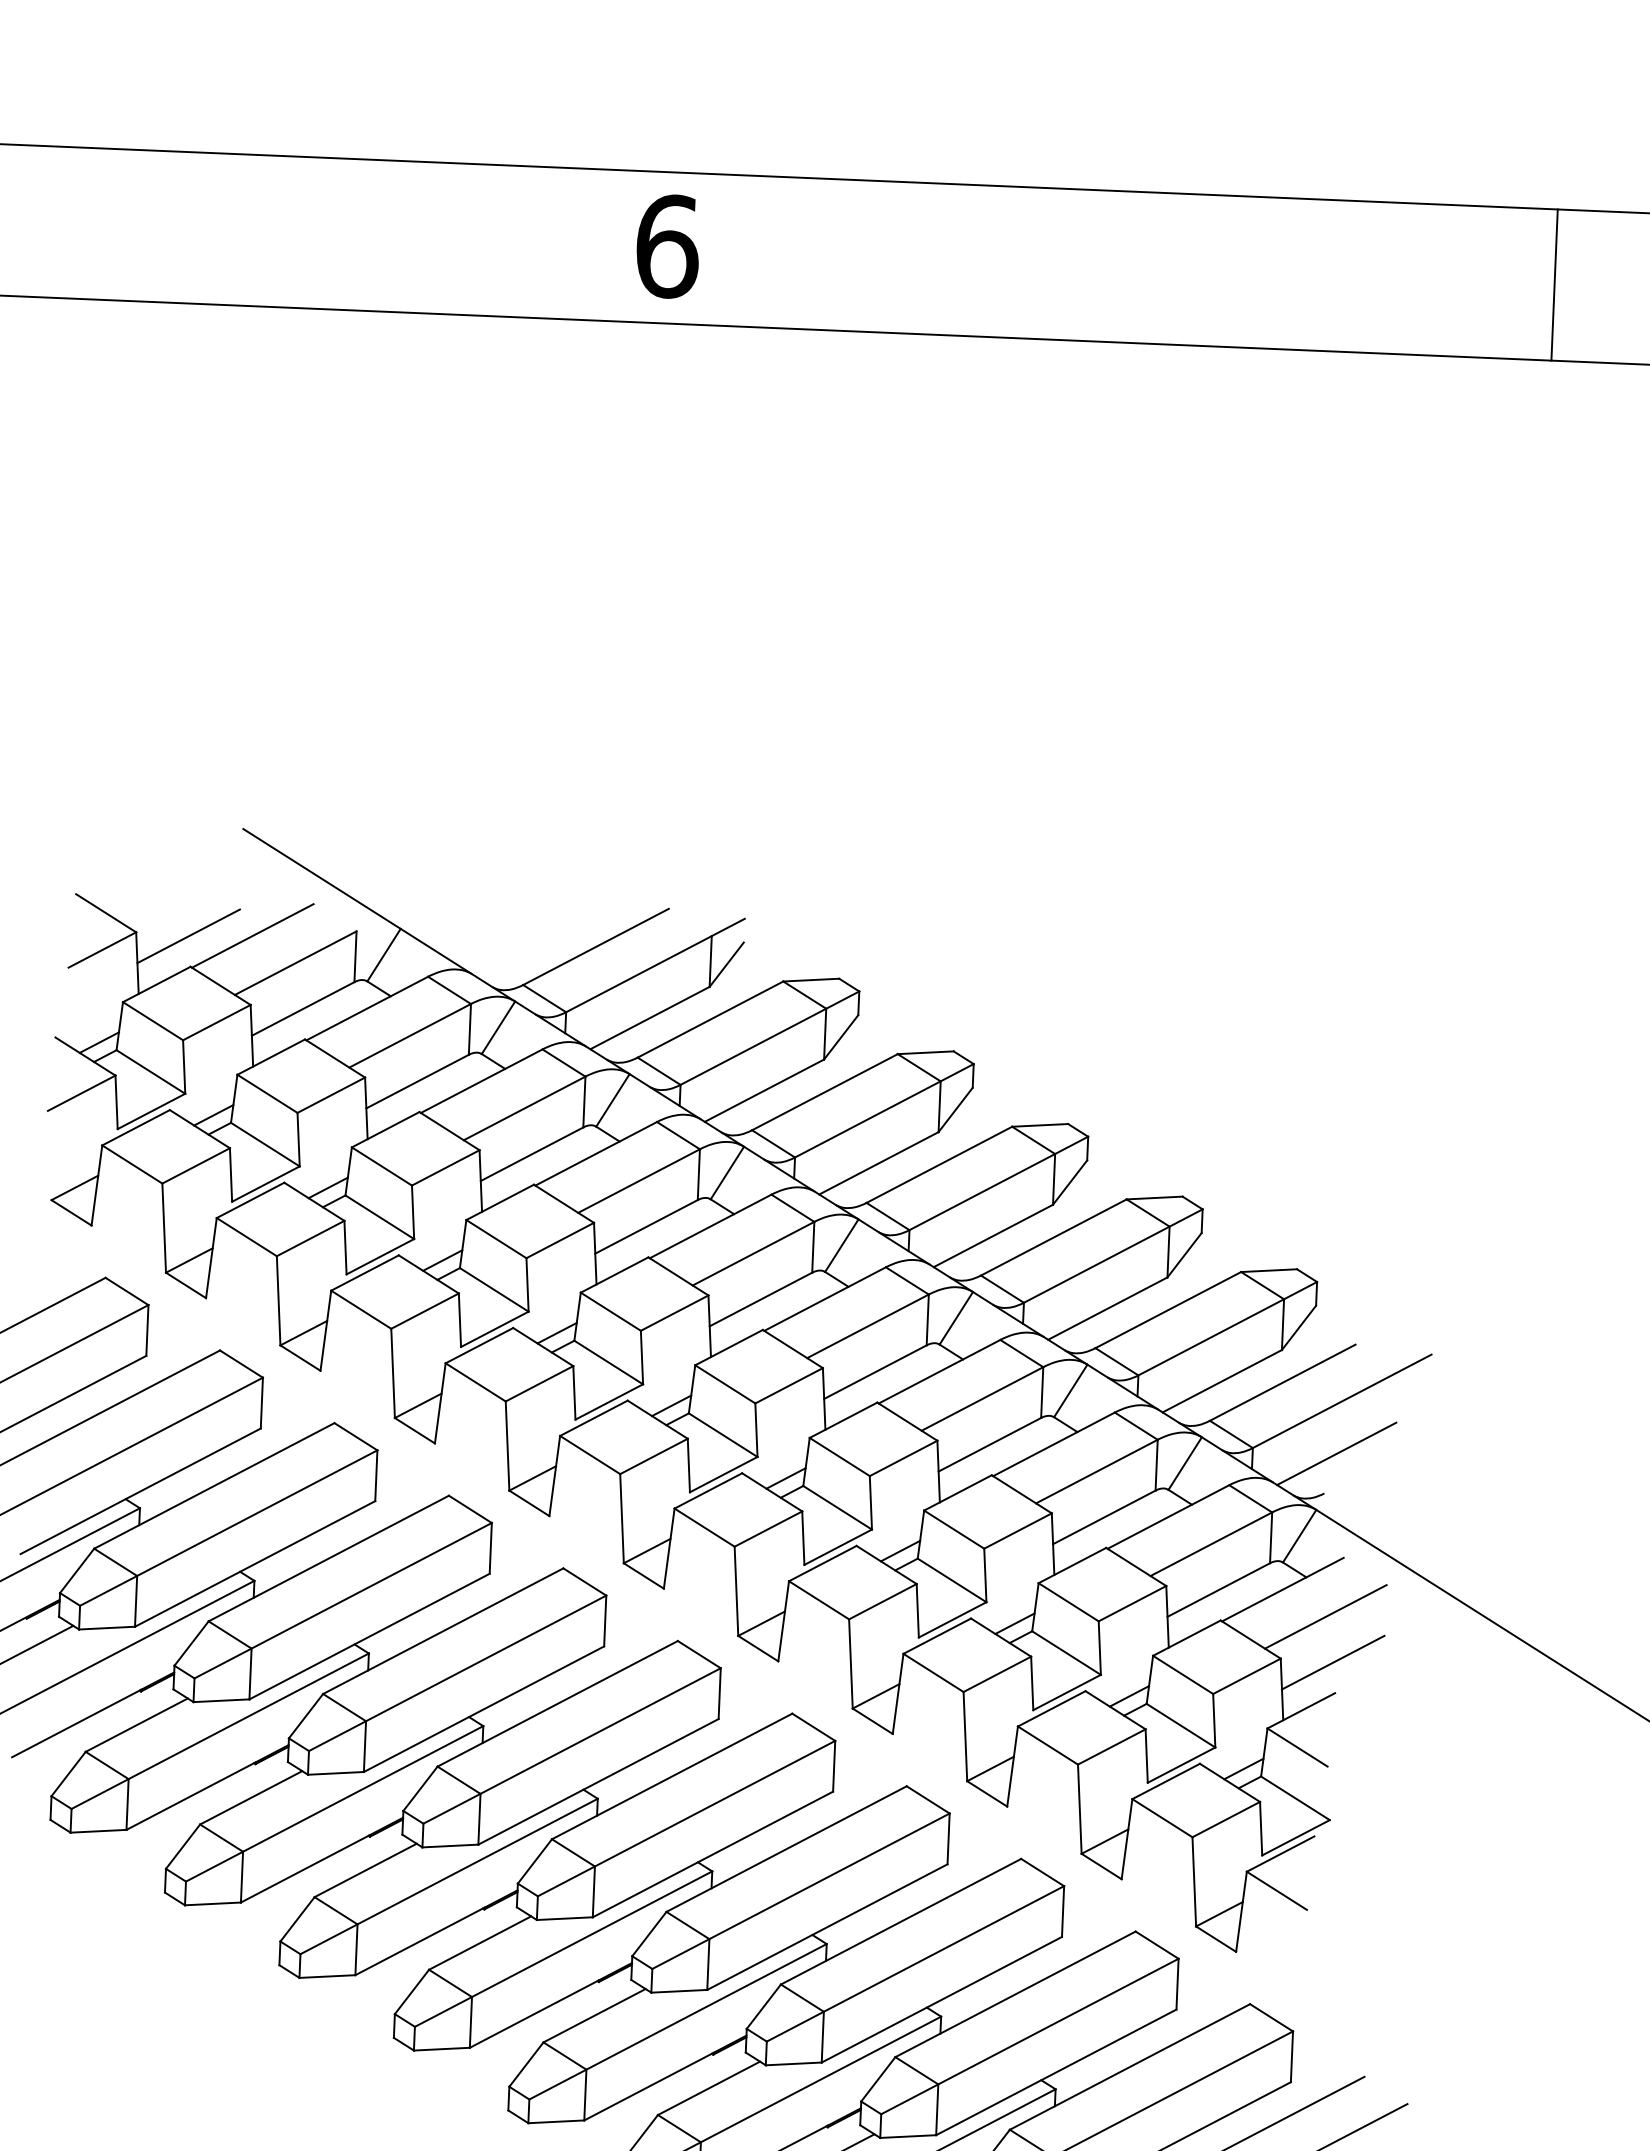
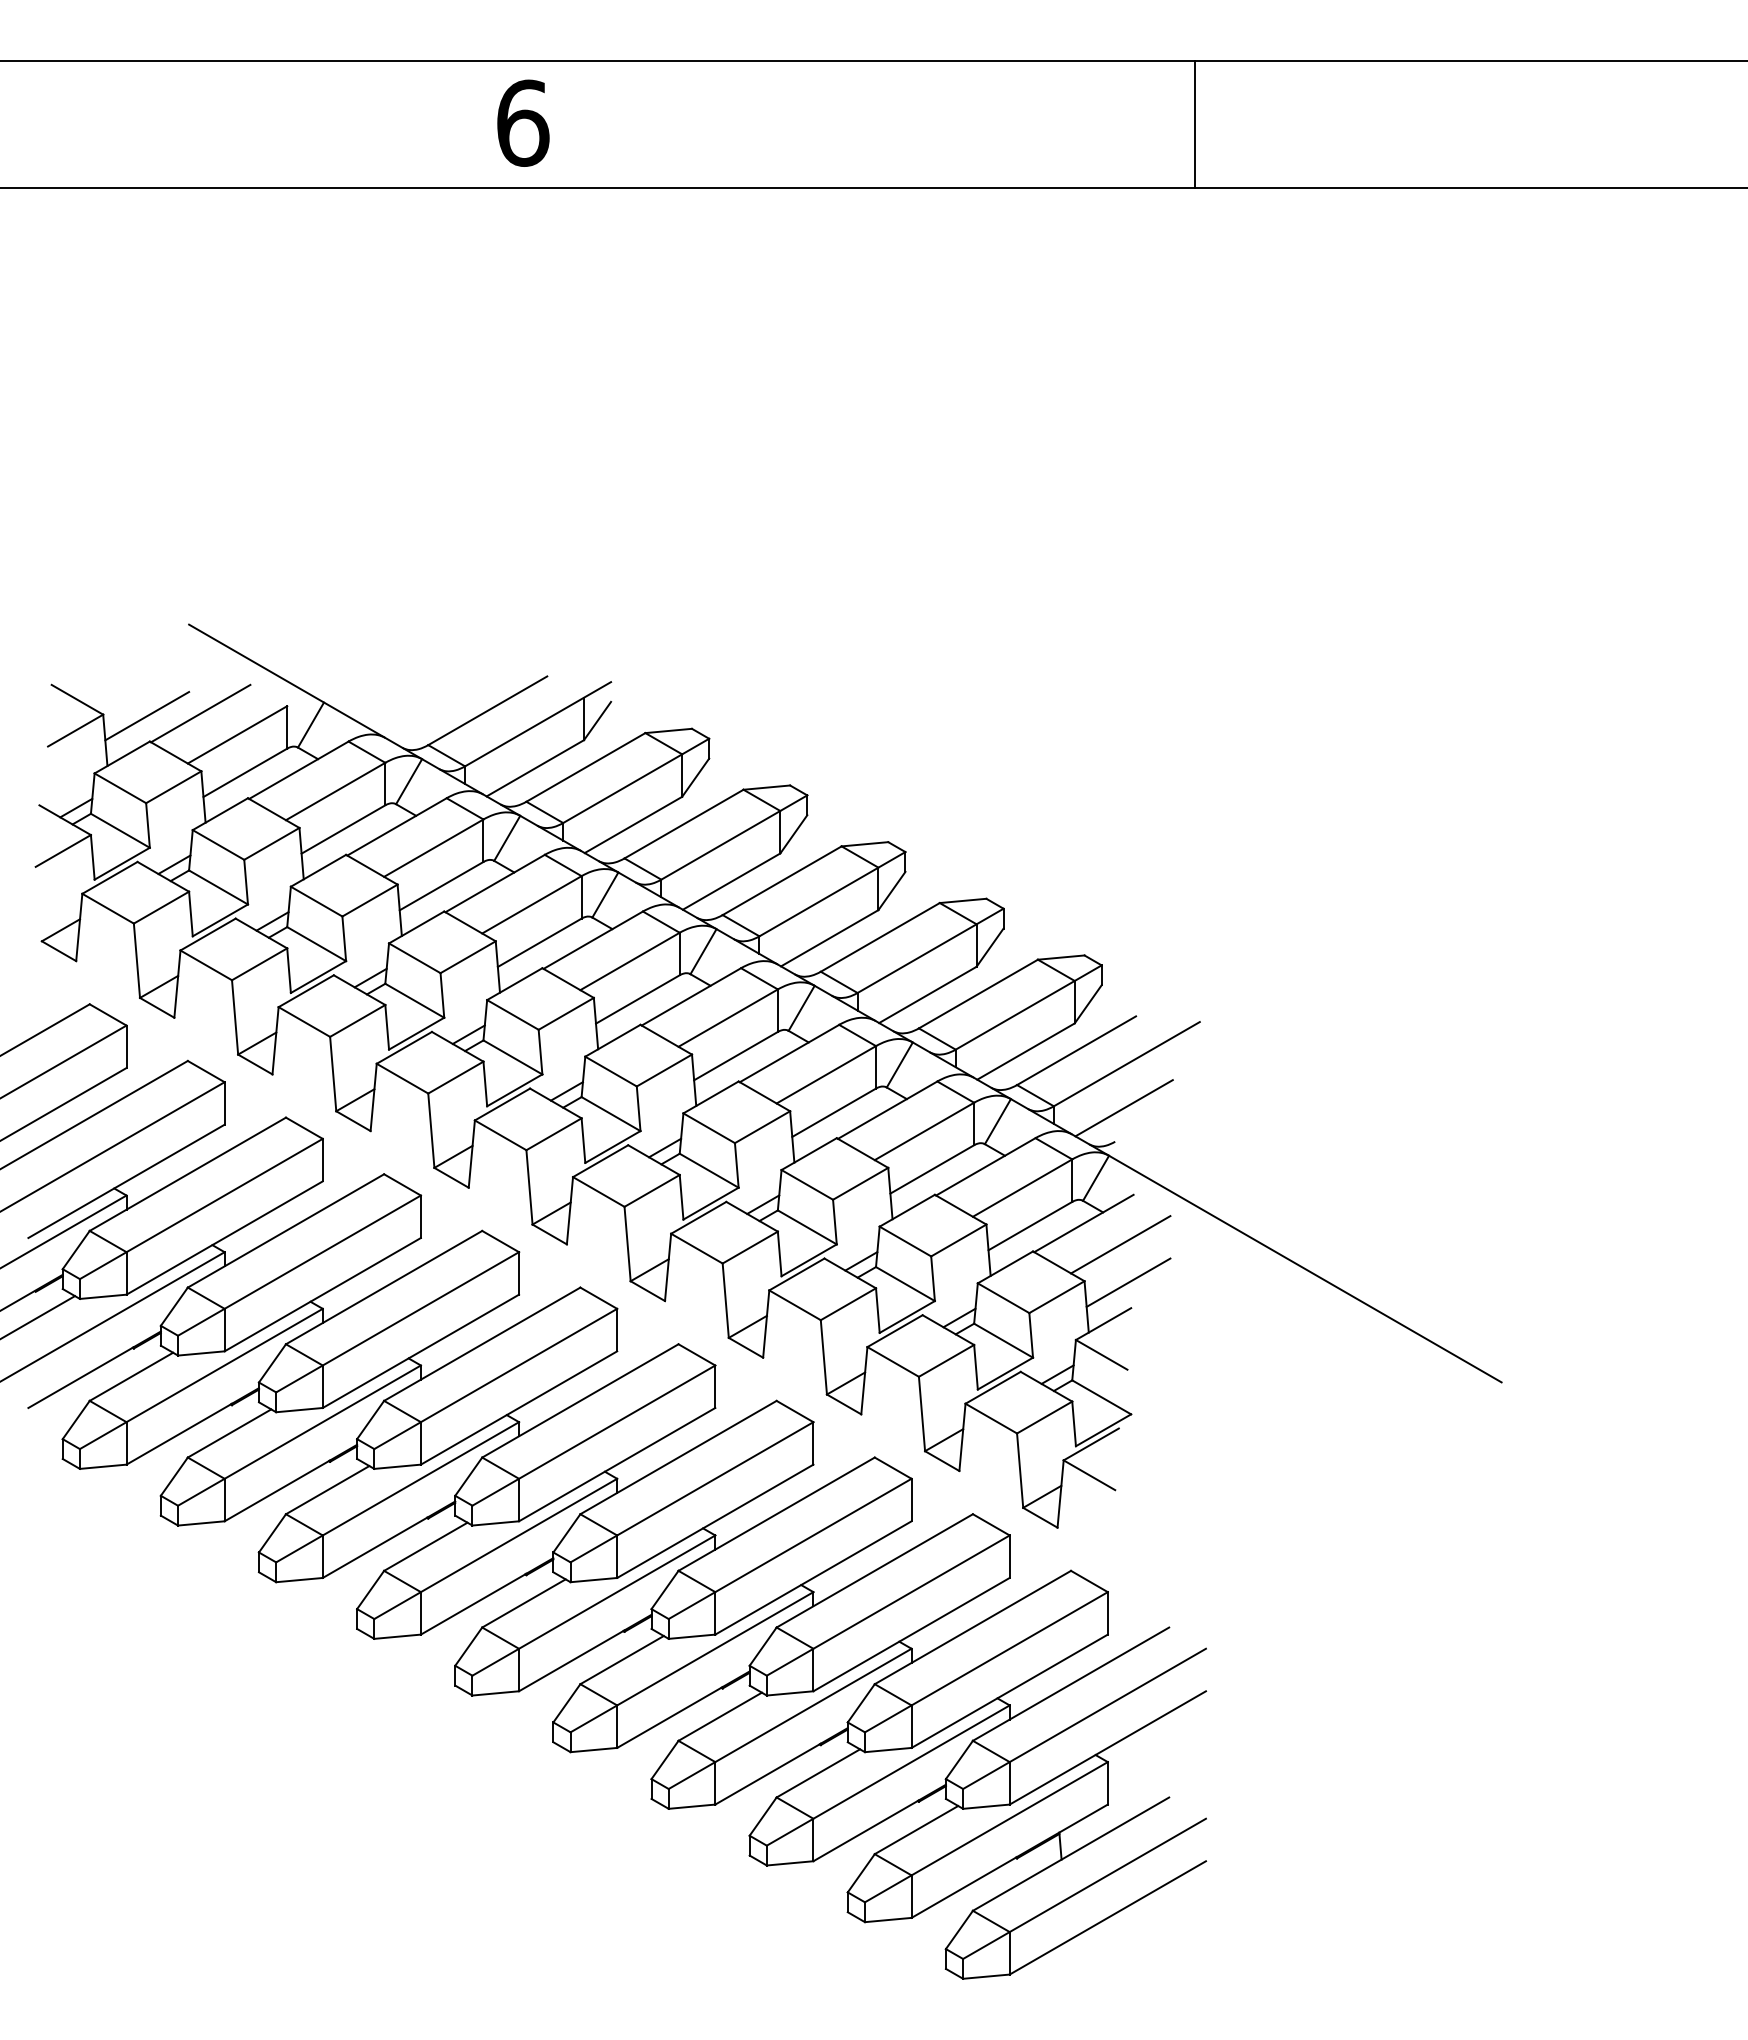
line: (1554, 285) -> (1195, 124), moved

